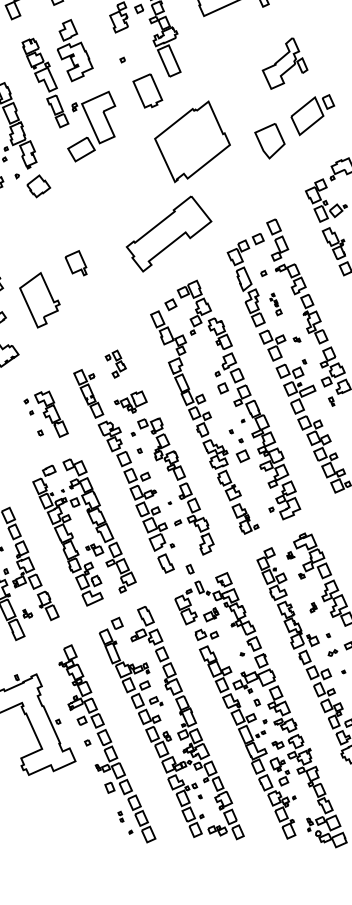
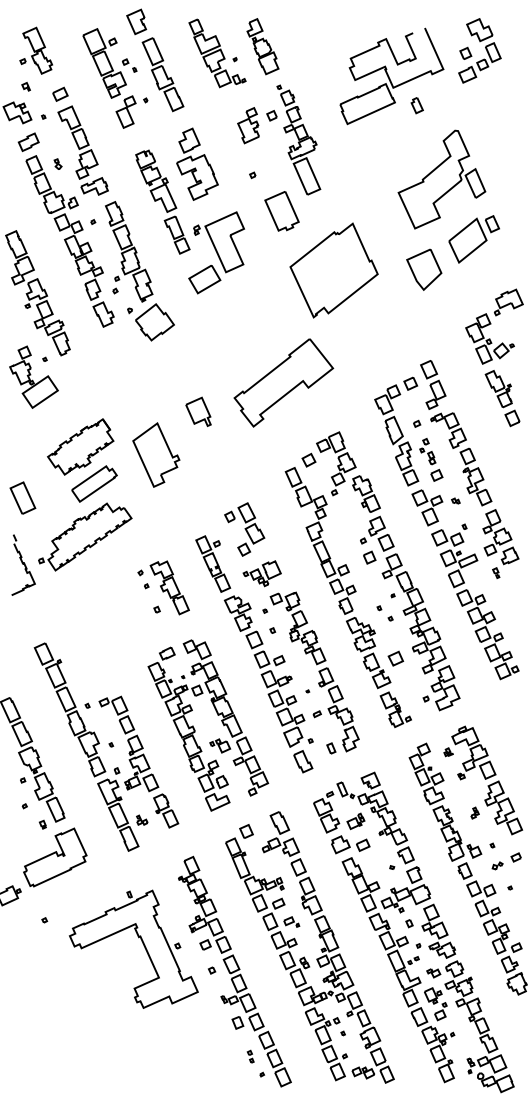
part: (284, 63) -> (441, 179), size x1.67
part: (38, 186) -> (154, 322), size x1.43
part: (168, 233) -> (283, 382), moved
part: (276, 304) -> (431, 459), size x1.67
part: (115, 364) -> (244, 529), size x1.67
part: (242, 456) -> (395, 658), moved
part: (190, 569) -> (331, 748), moved
part: (206, 634) -> (350, 844), size x1.43

